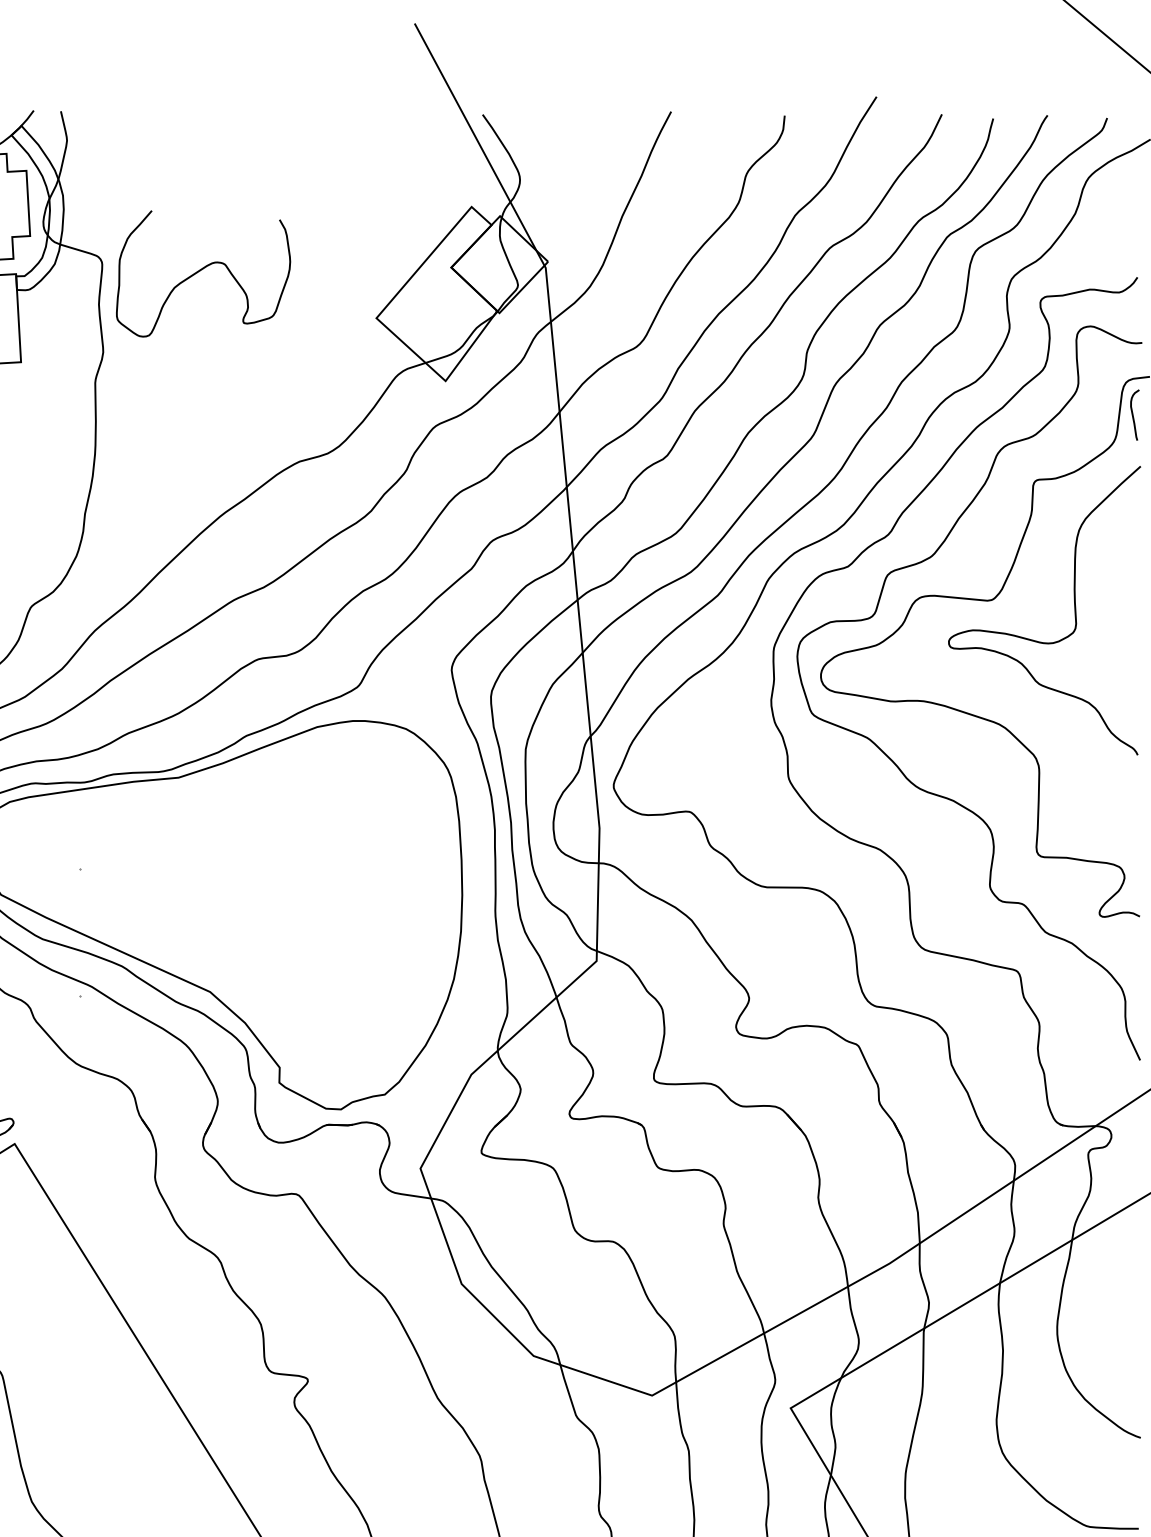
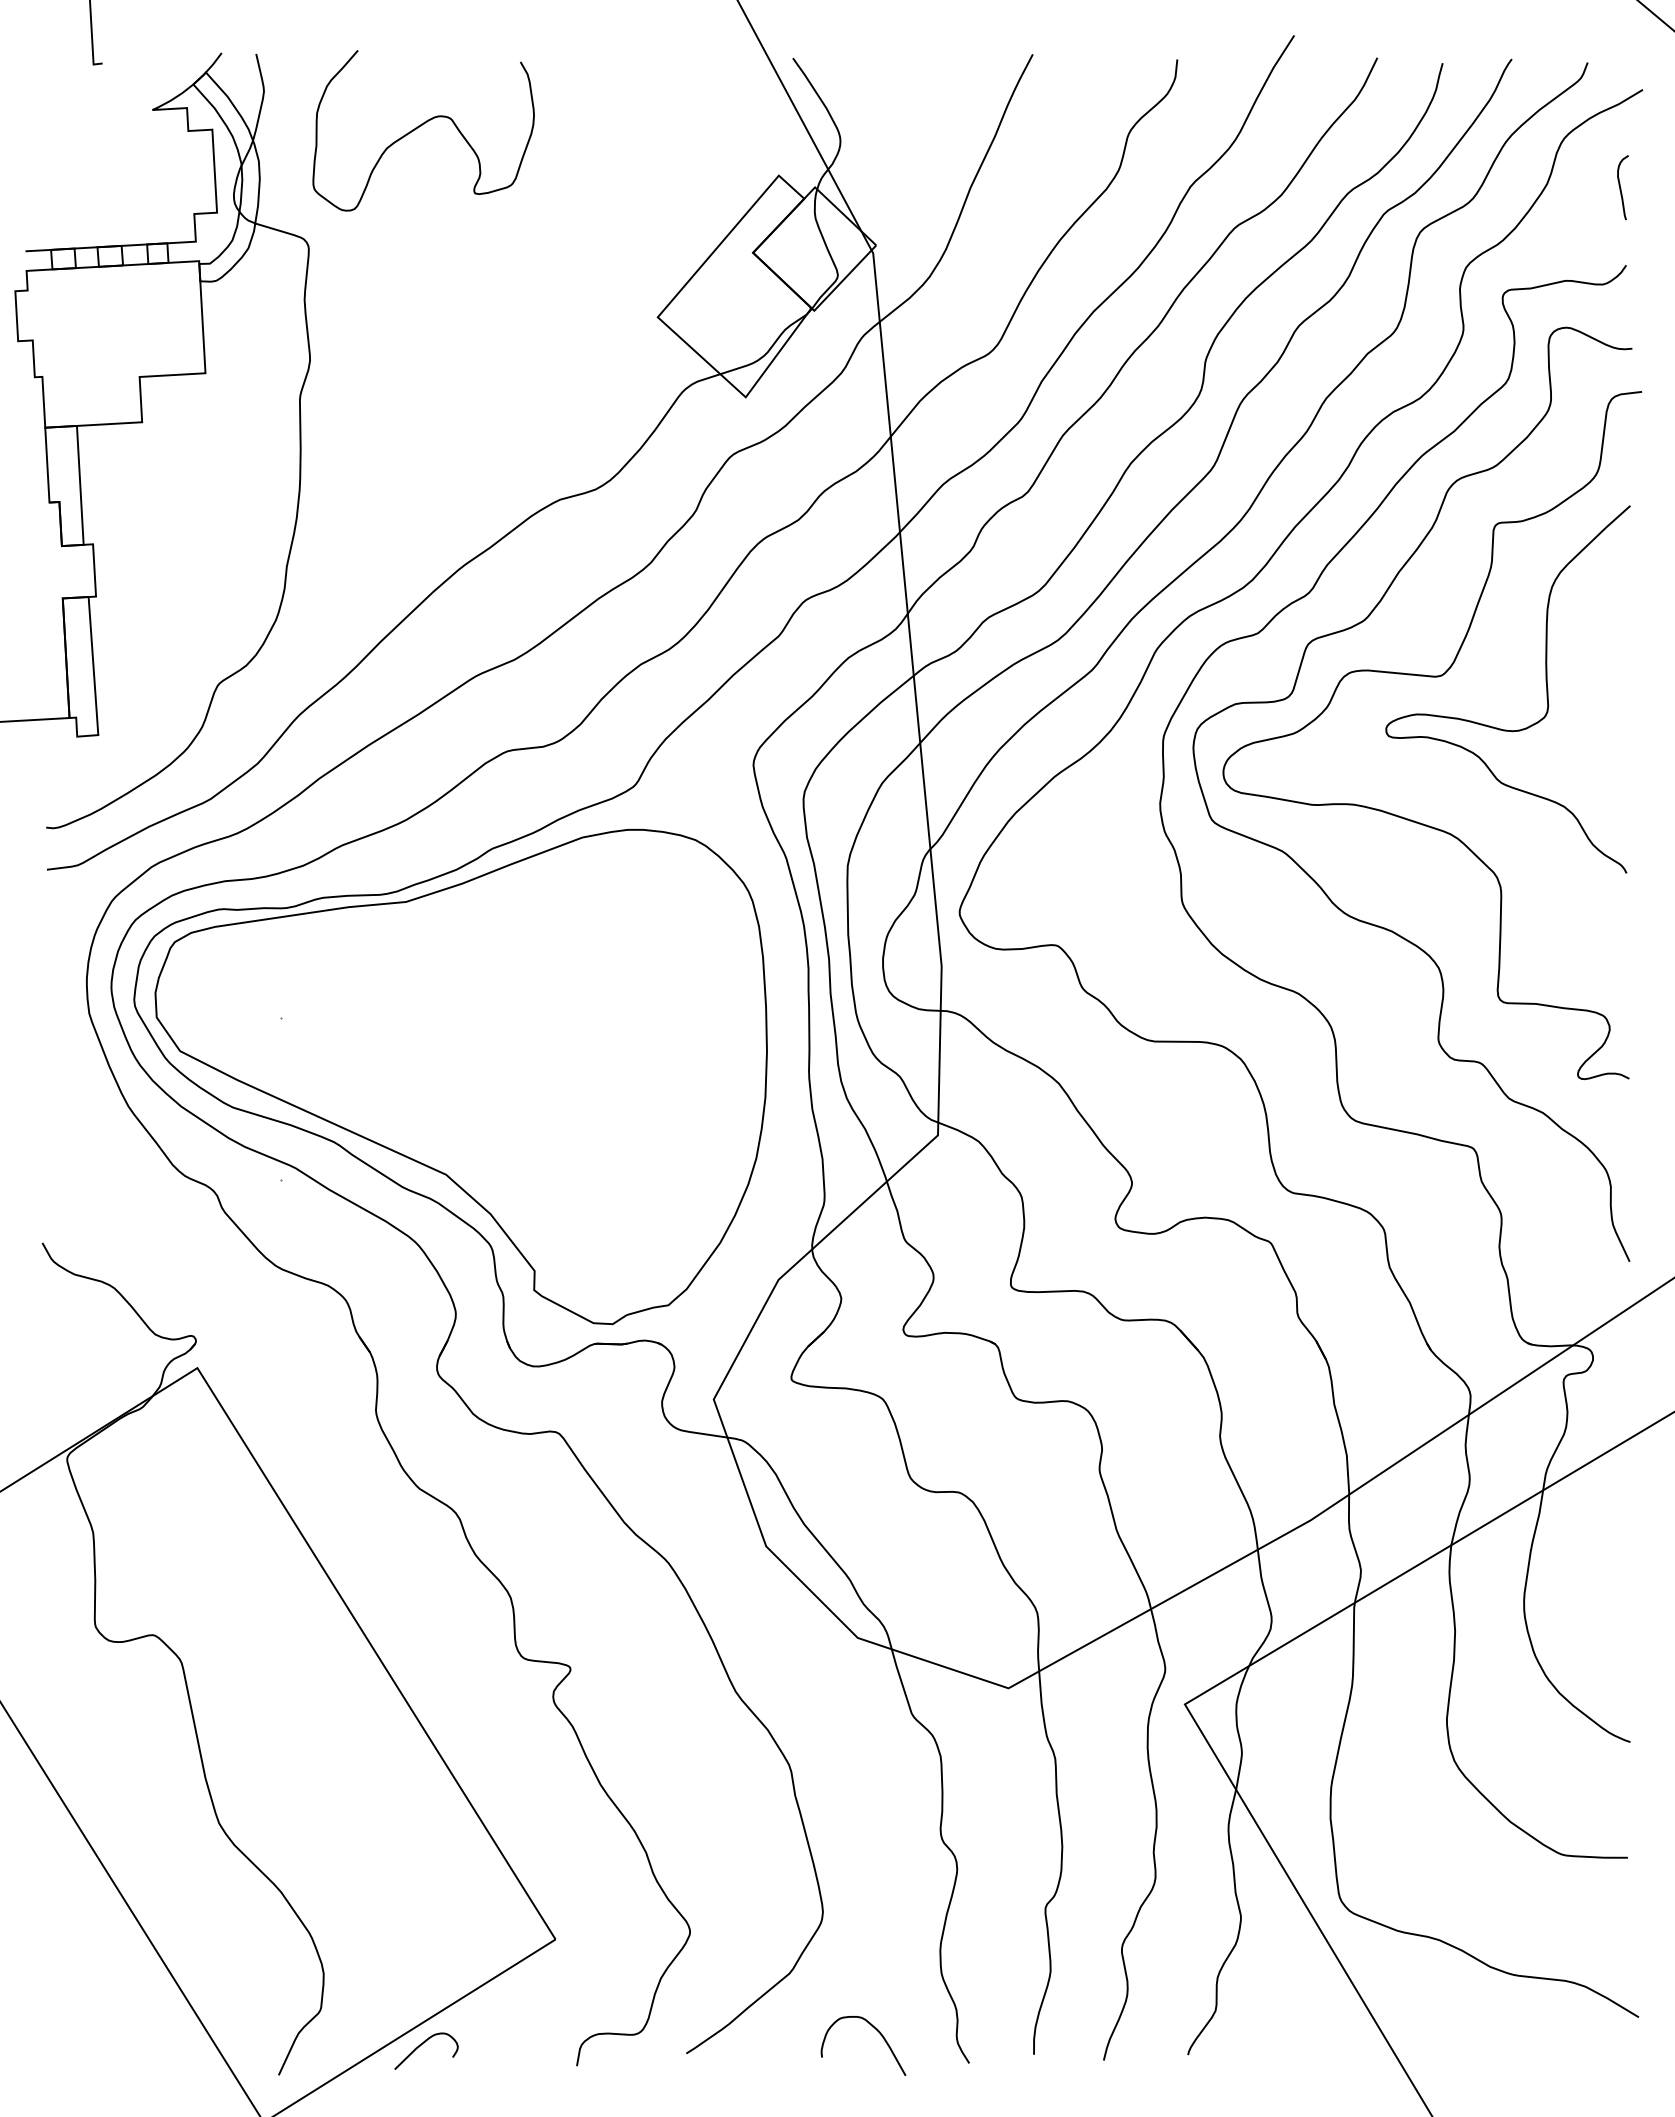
curve: (201, 270) -> (421, 126), moved
curve: (1133, 415) -> (1621, 188), moved

